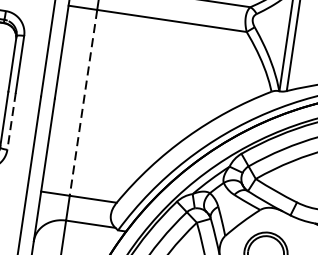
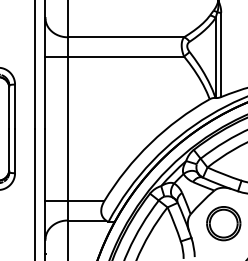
line: (83, 103) -> (67, 129), dashed -> solid
line: (12, 121) -> (15, 151), dashed -> solid

